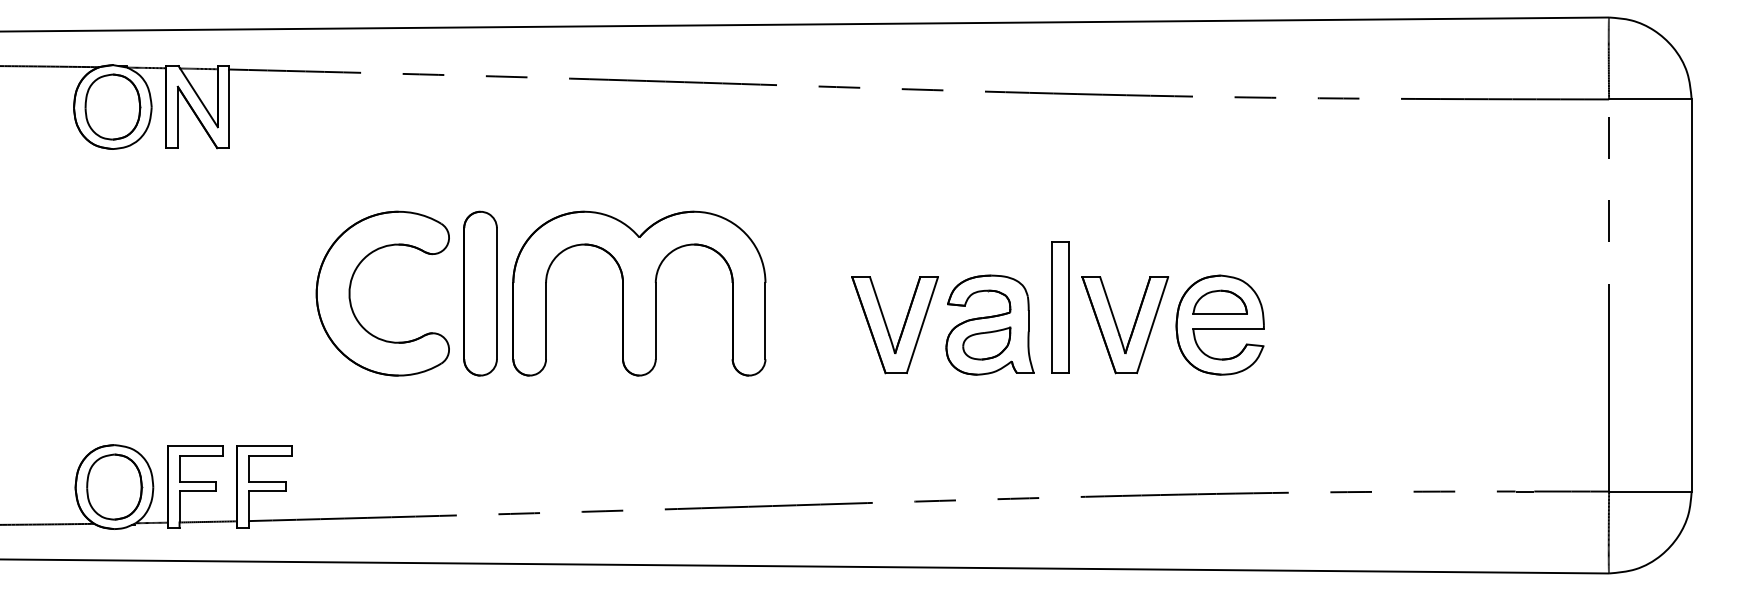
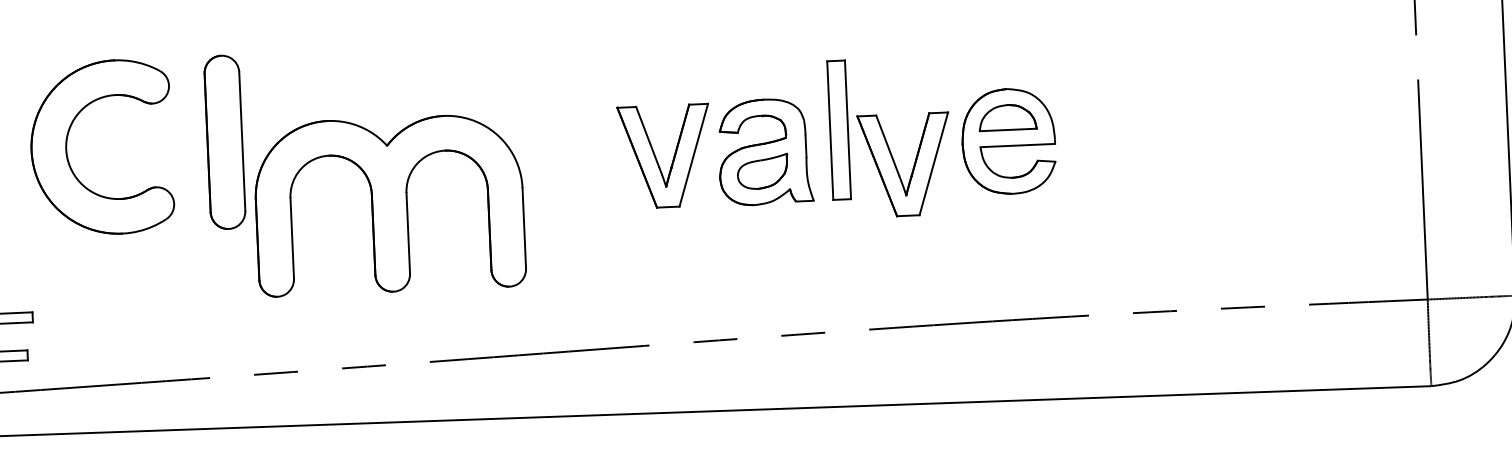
part: (350, 293) -> (67, 149), moved
part: (639, 293) -> (389, 204), moved
part: (1132, 327) -> (912, 167), moved

